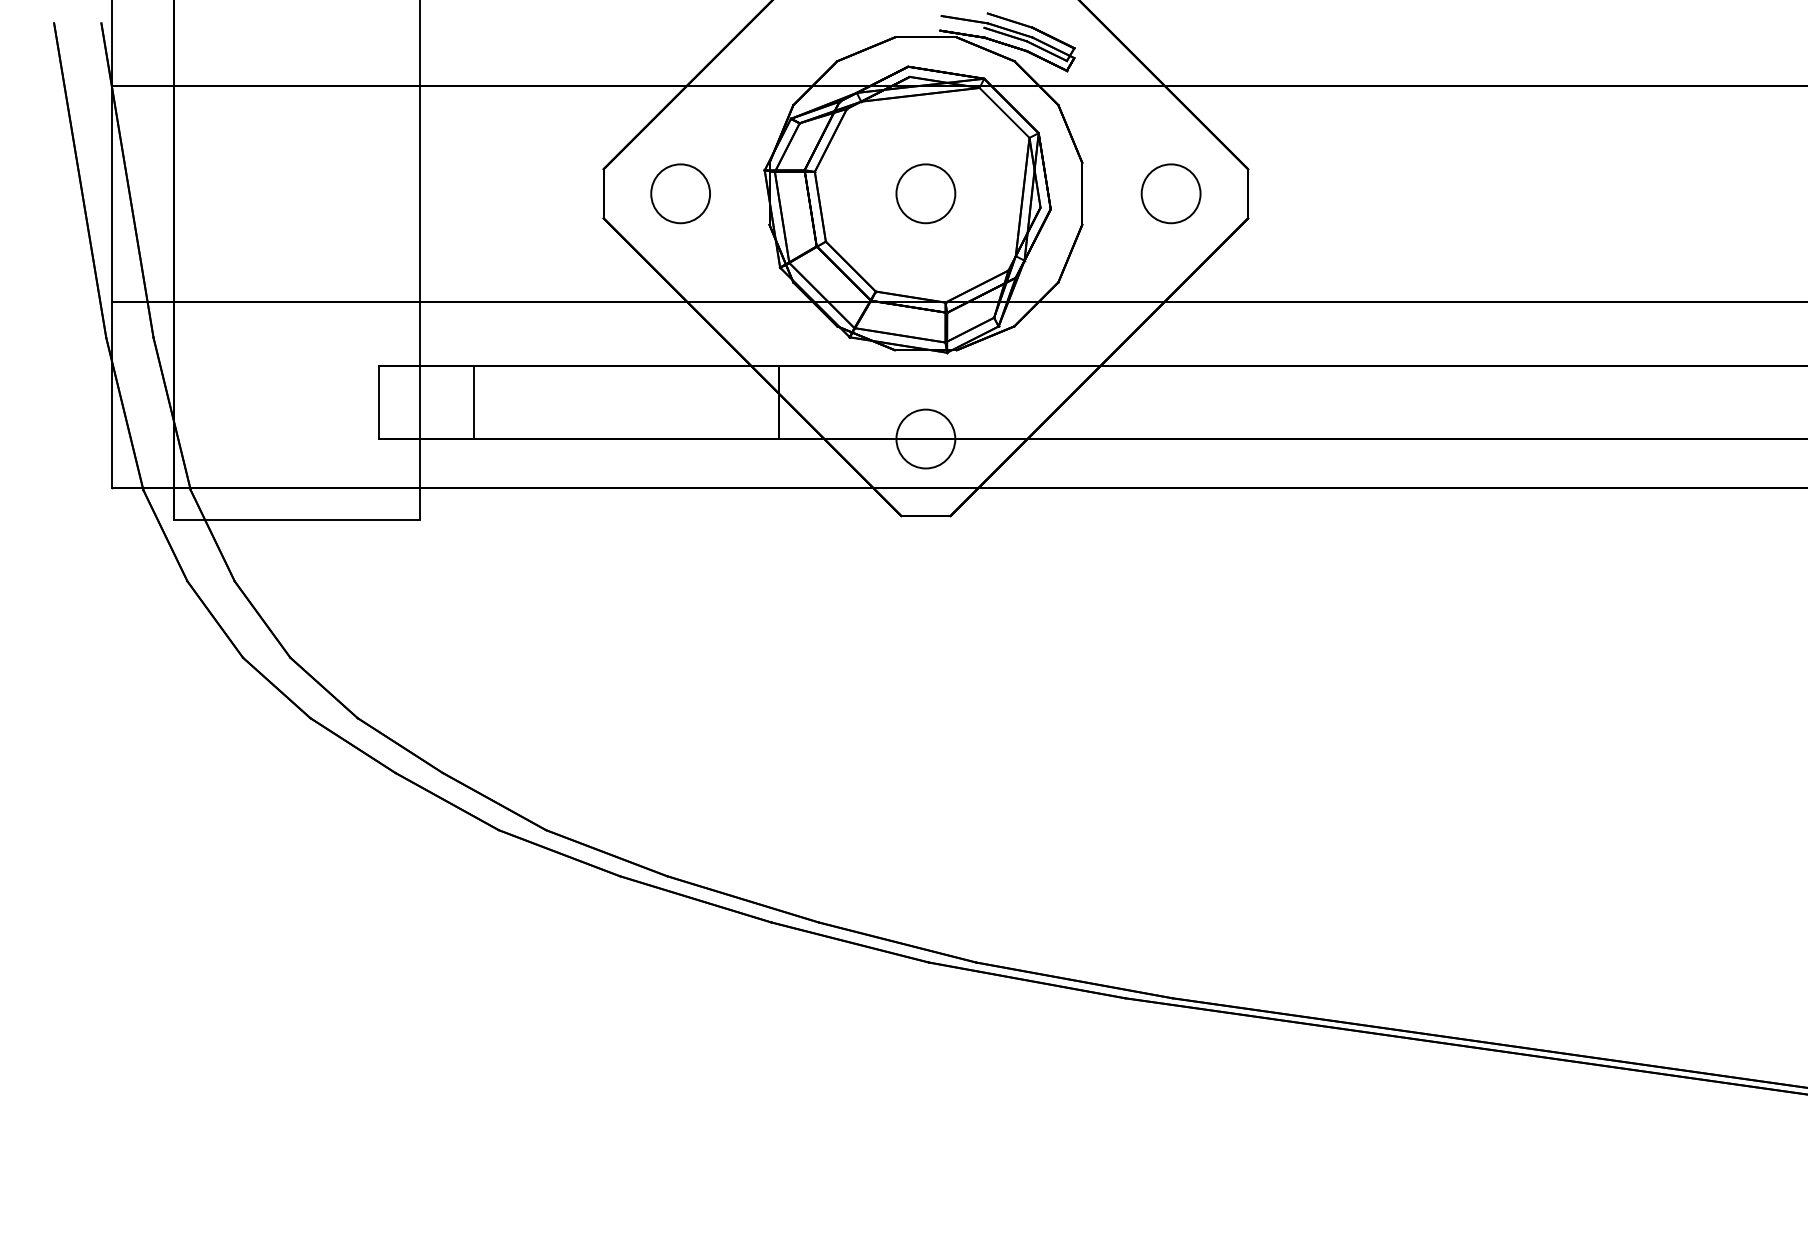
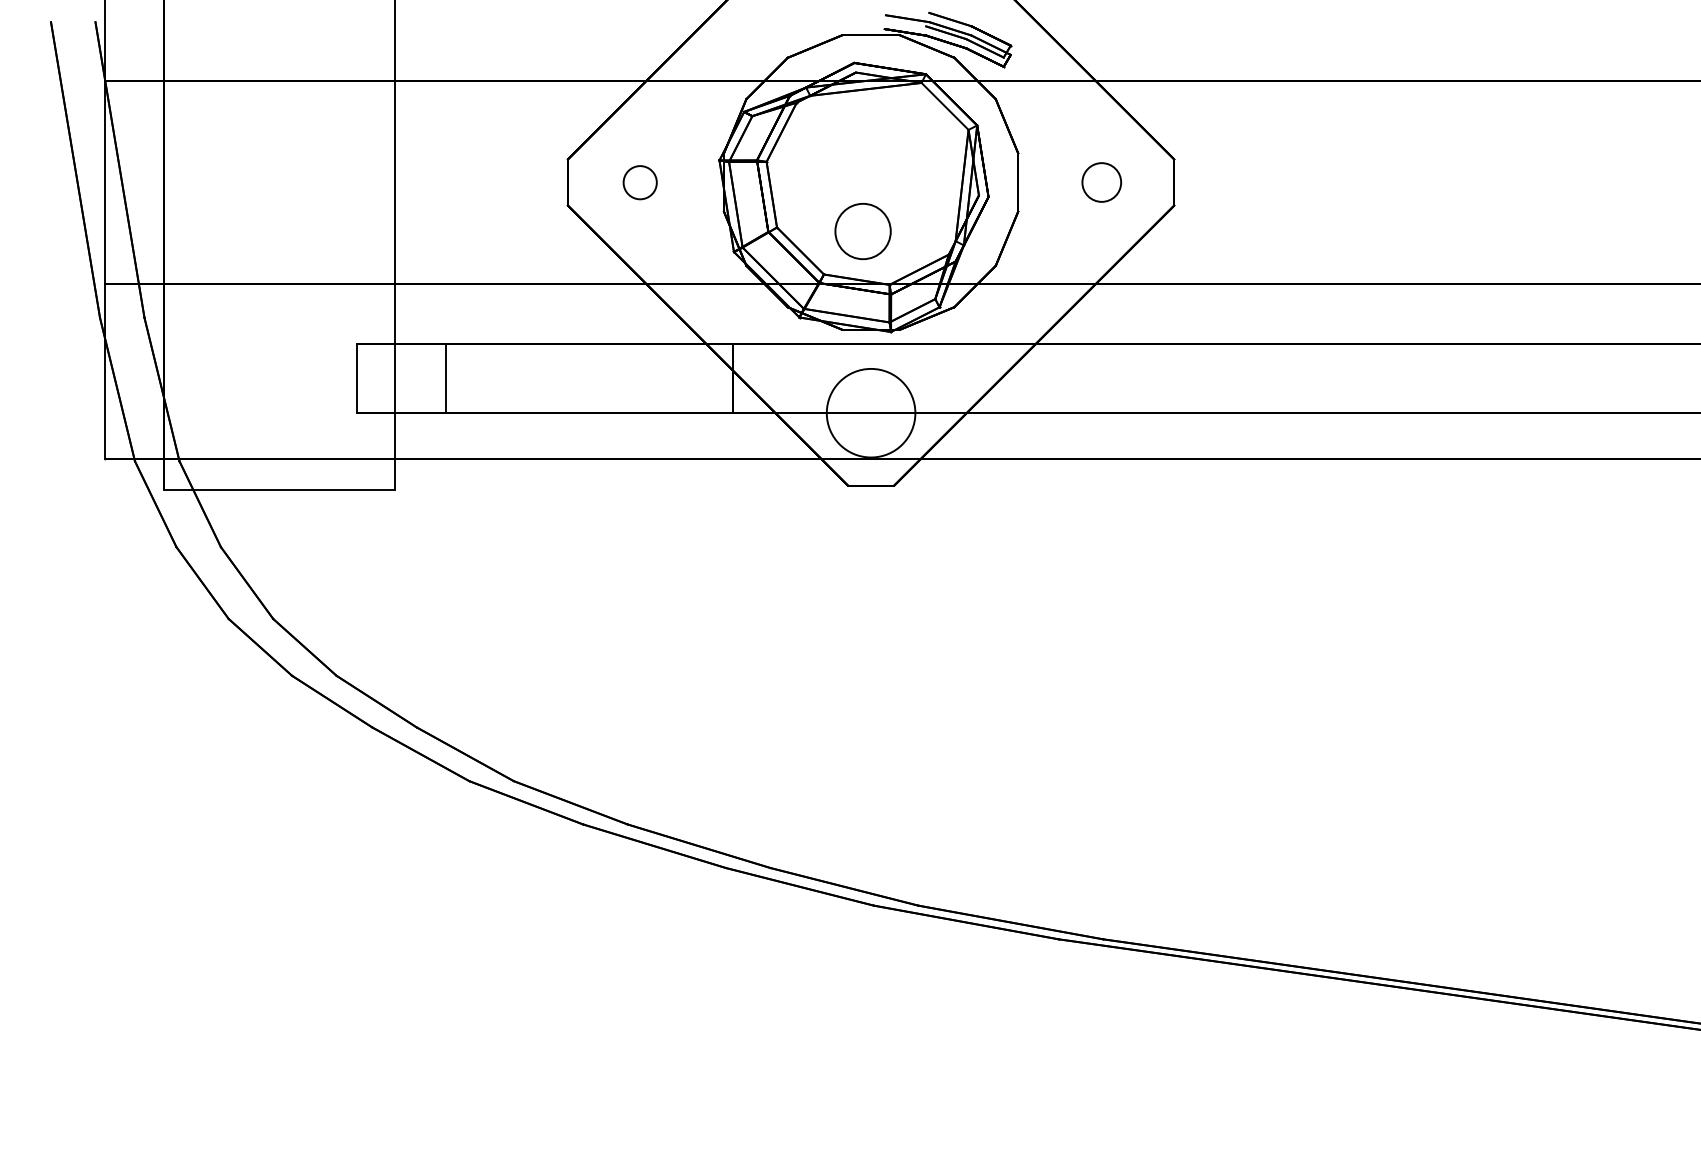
circle: (679, 193) -> (639, 182), size x0.6
circle: (925, 193) -> (862, 231), moved
circle: (1170, 193) -> (1101, 182), size x0.7
circle: (925, 438) -> (870, 412), size x1.6

